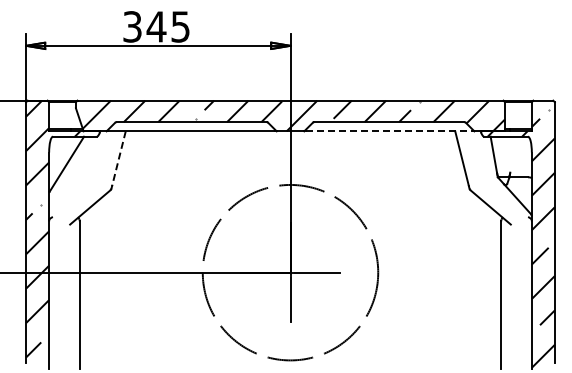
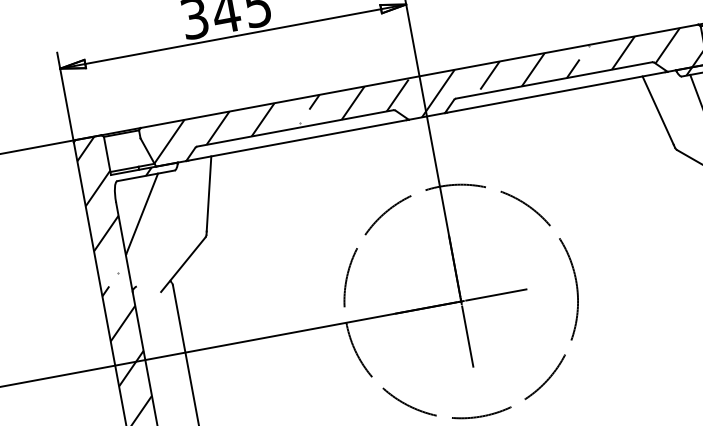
line: (389, 131) -> (556, 92), dashed -> solid
line: (118, 159) -> (208, 195), dashed -> solid

